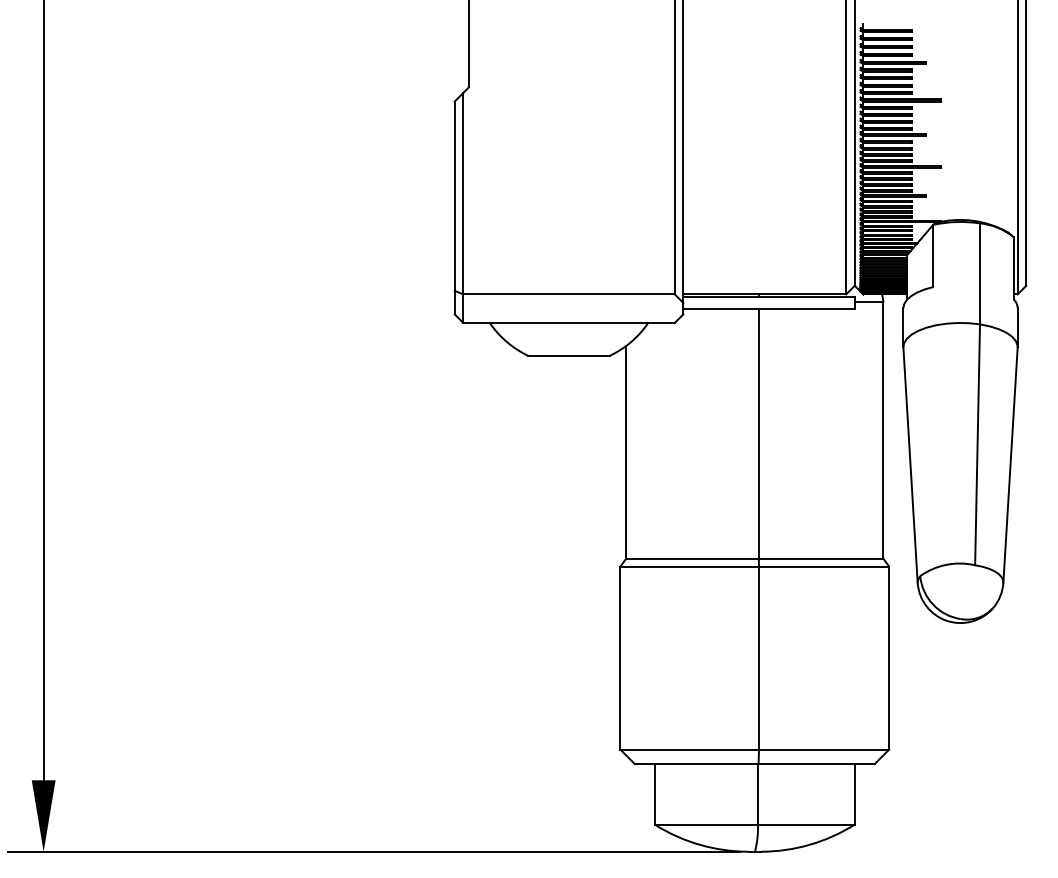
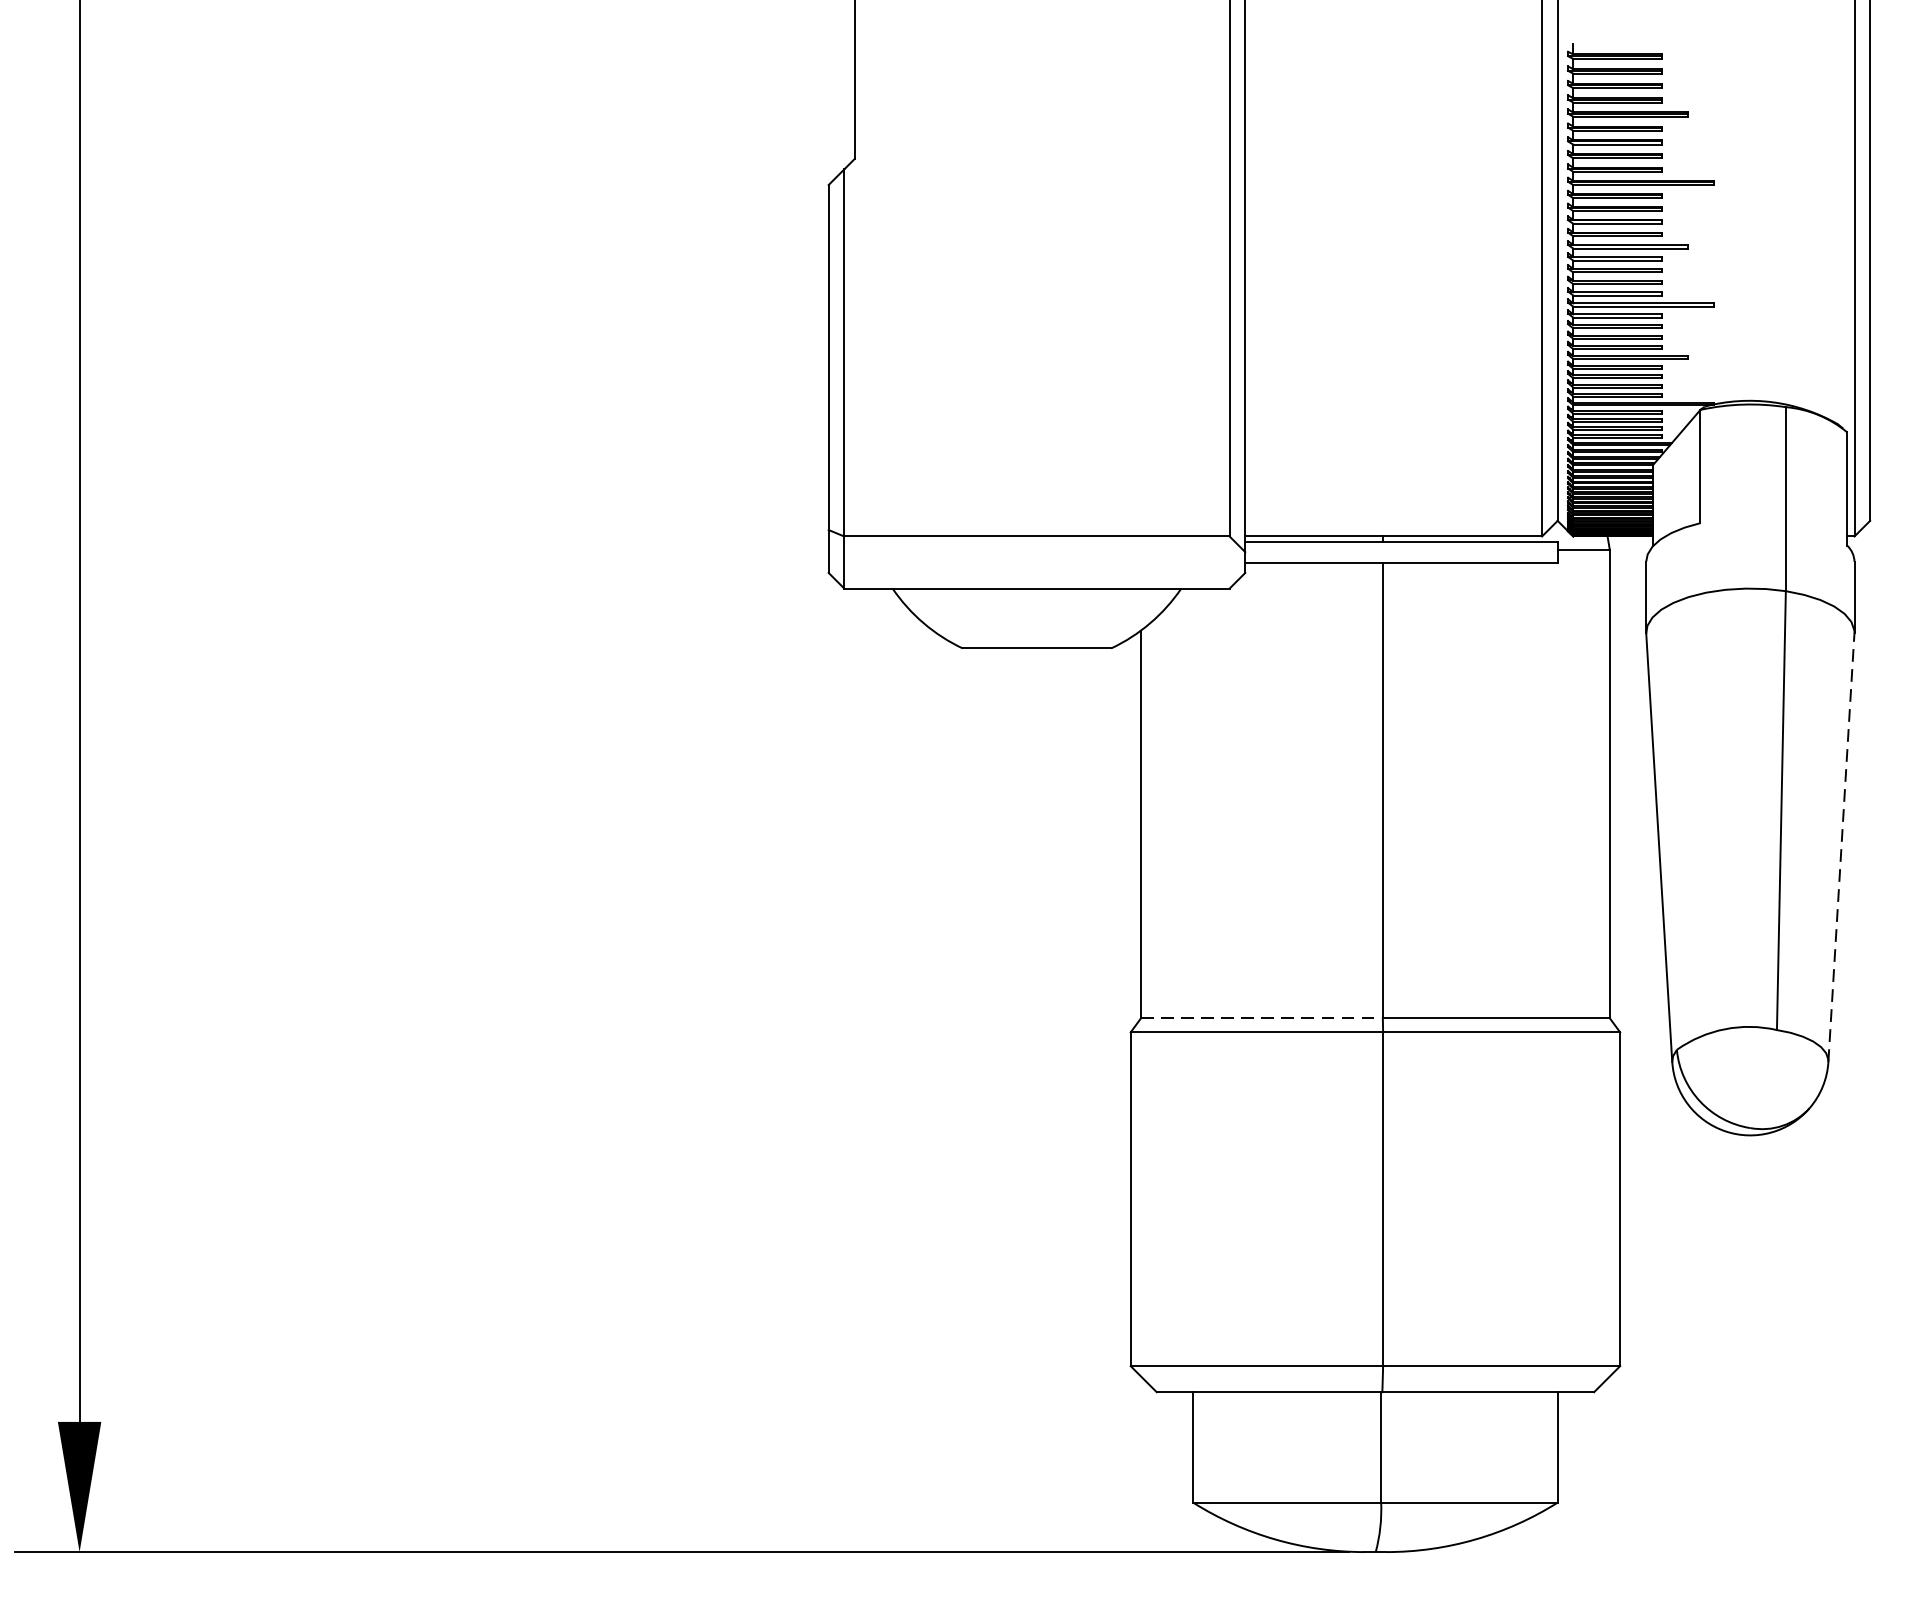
line: (1010, 465) -> (1841, 848), solid -> dashed
line: (693, 558) -> (1263, 1017), solid -> dashed

